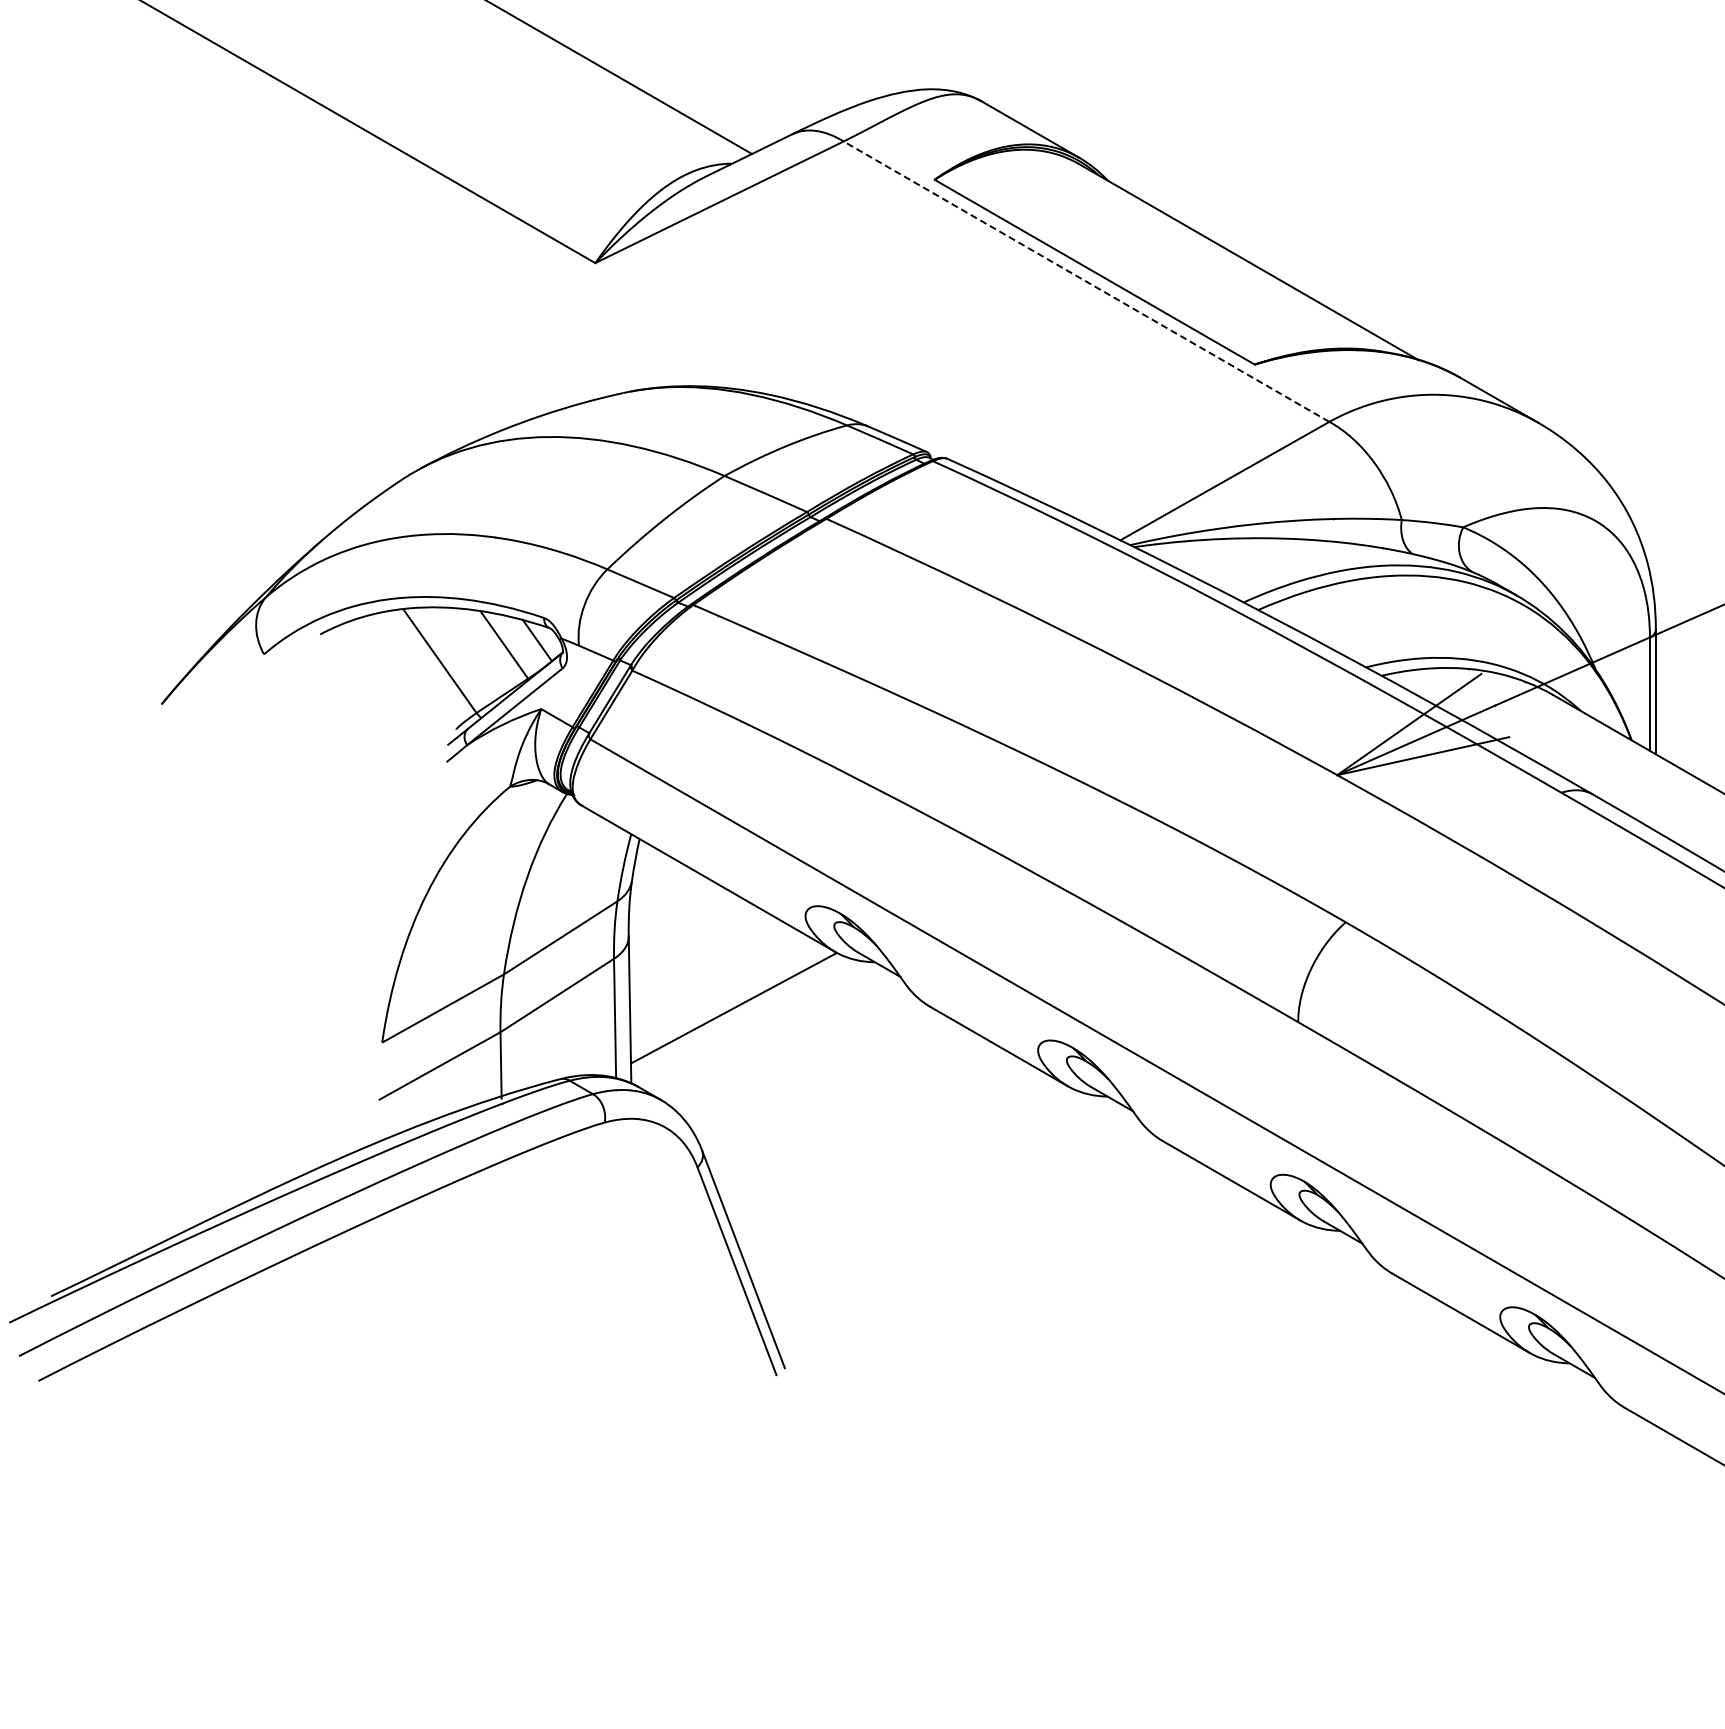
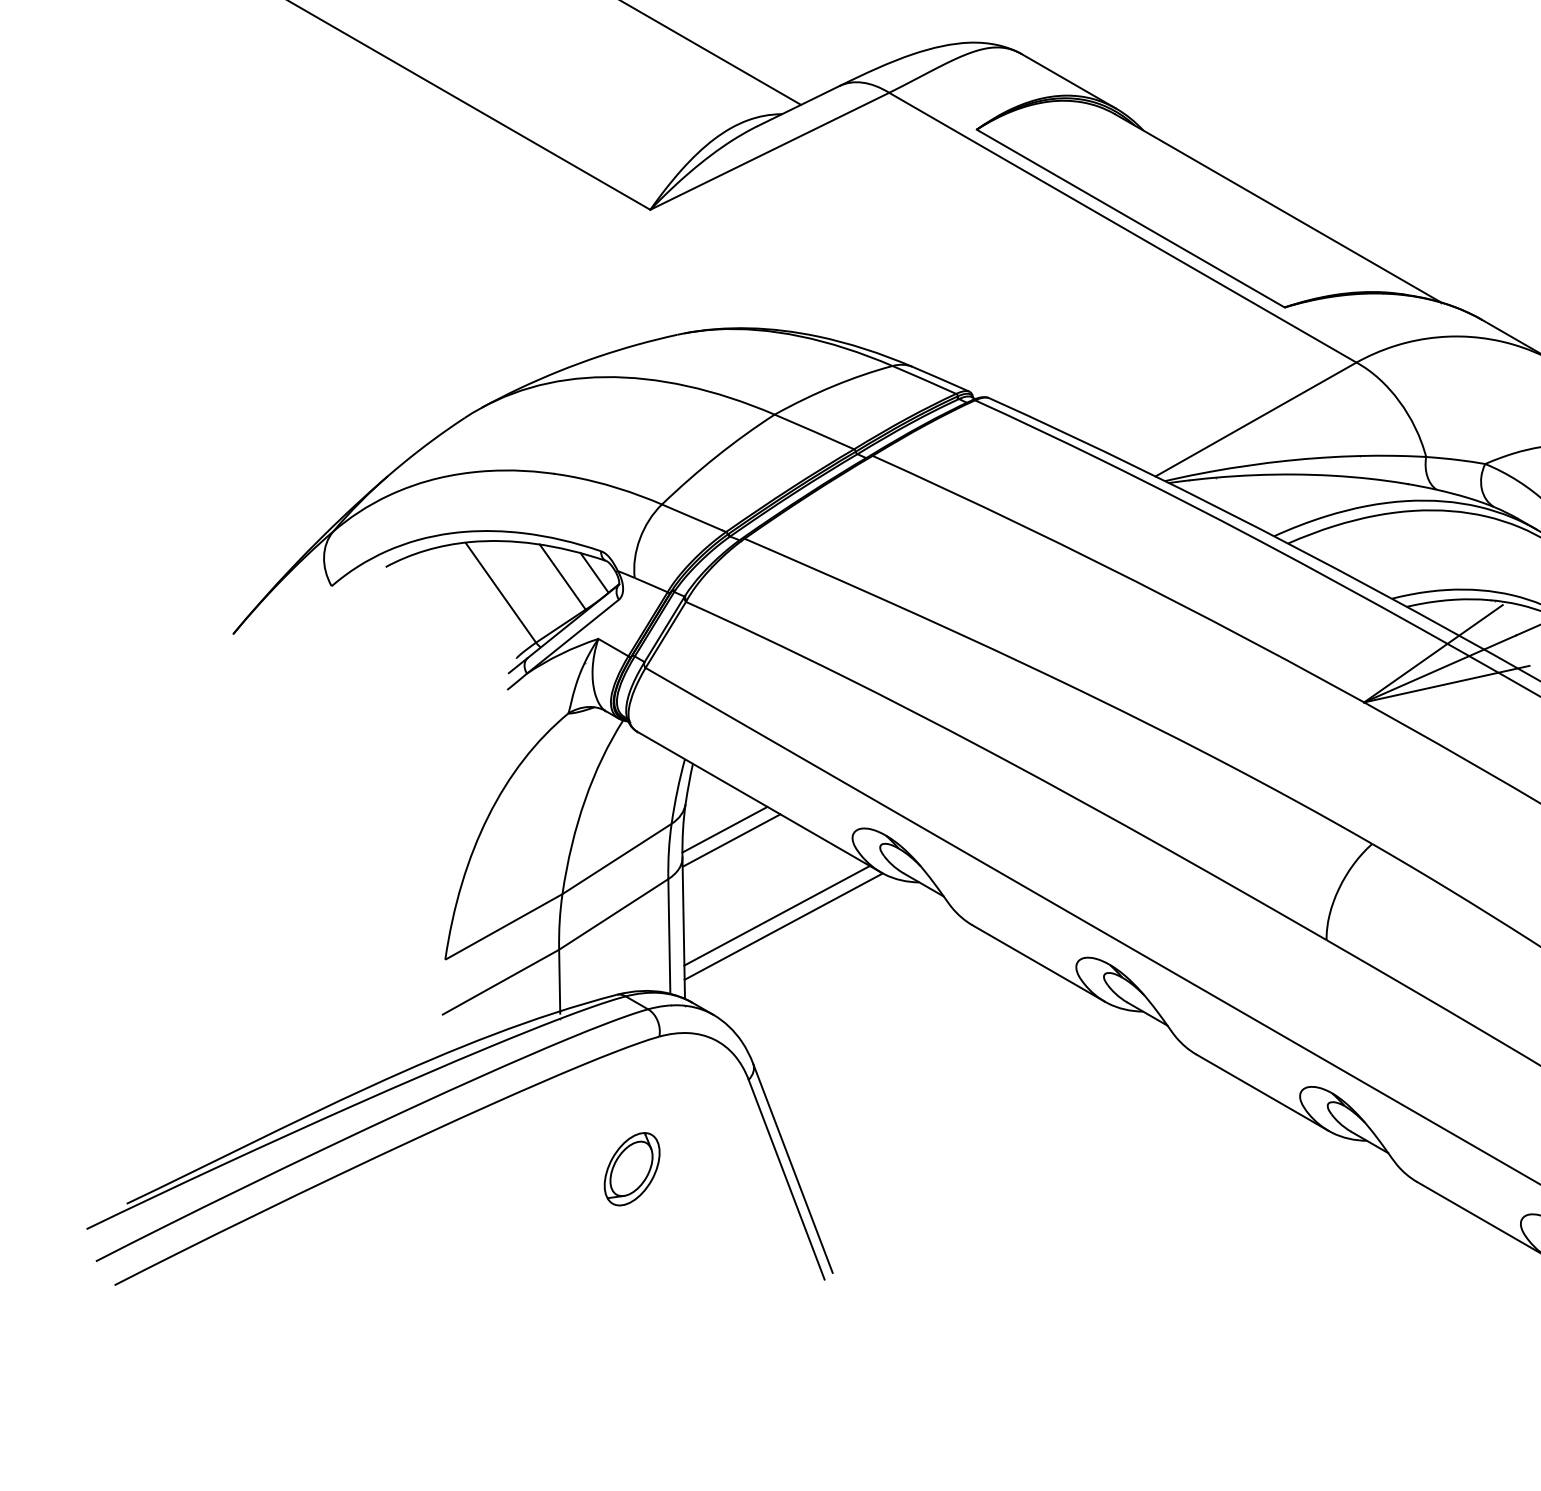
line: (1086, 281) -> (1122, 227), dashed -> solid
line: (672, 907) -> (724, 829), added
line: (679, 918) -> (731, 840), added
line: (726, 996) -> (776, 915), added
part: (576, 1259) -> (632, 1168), added

